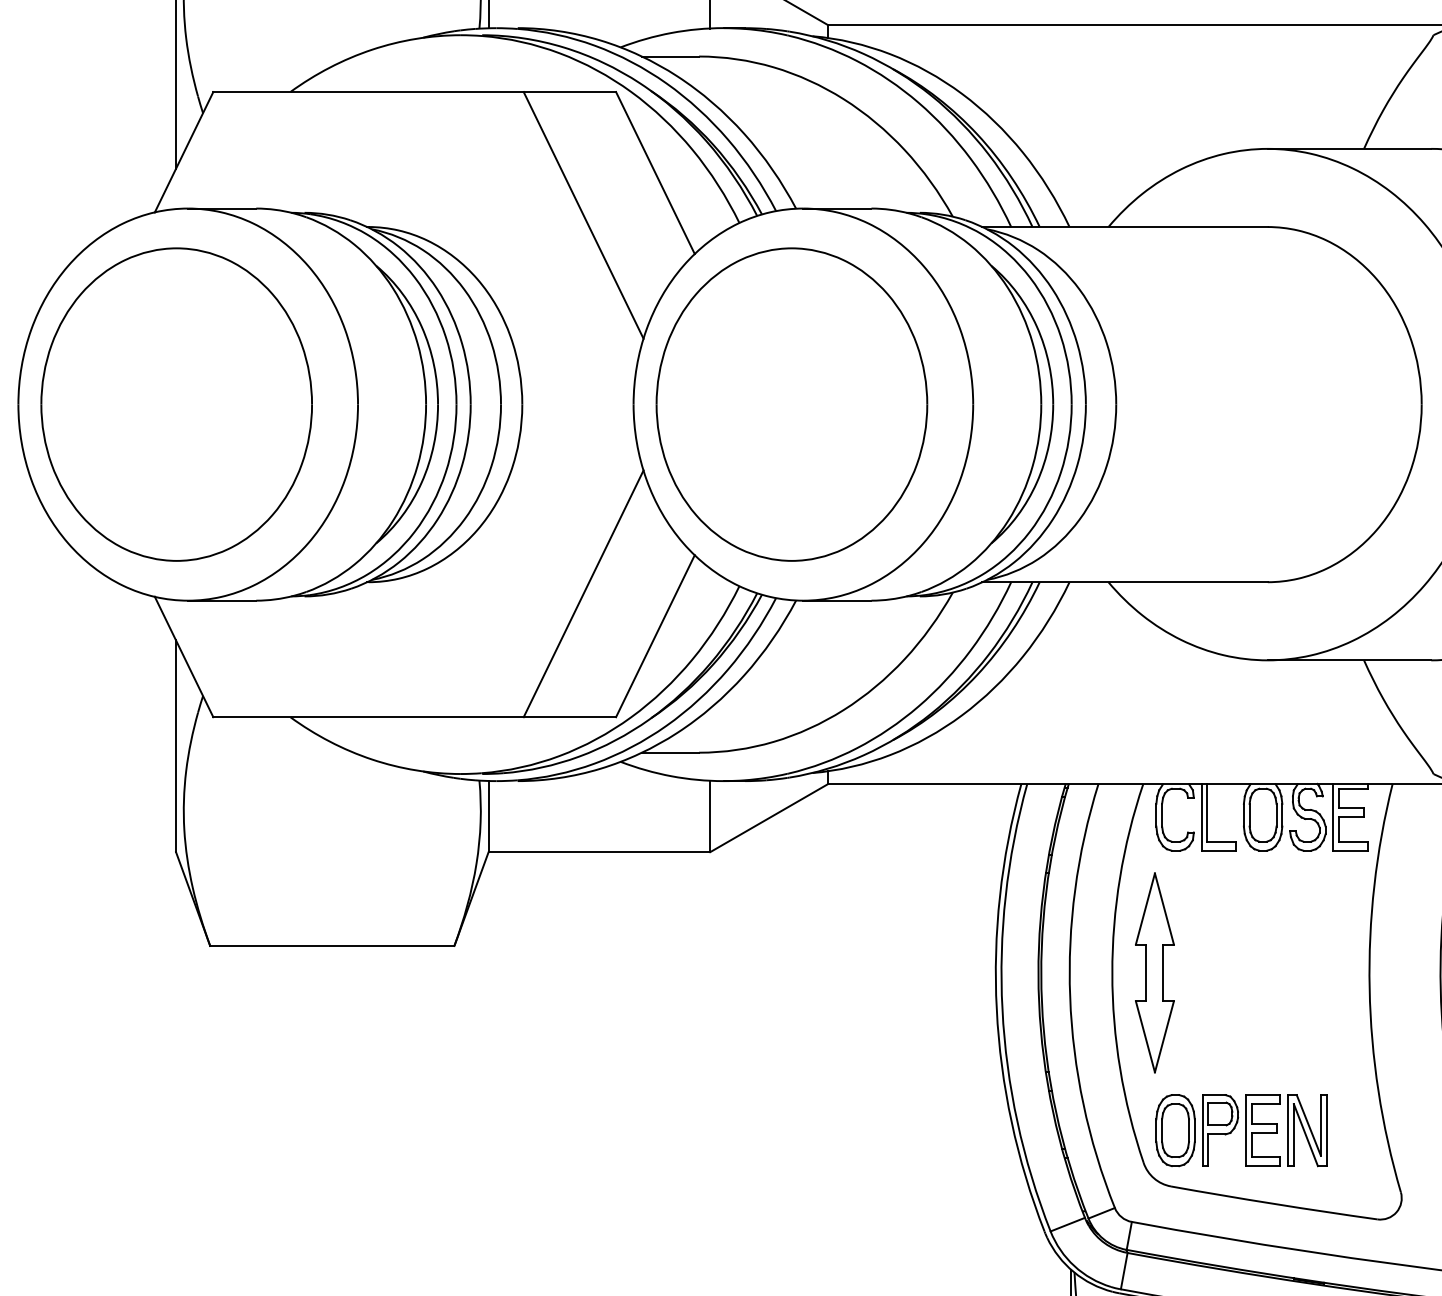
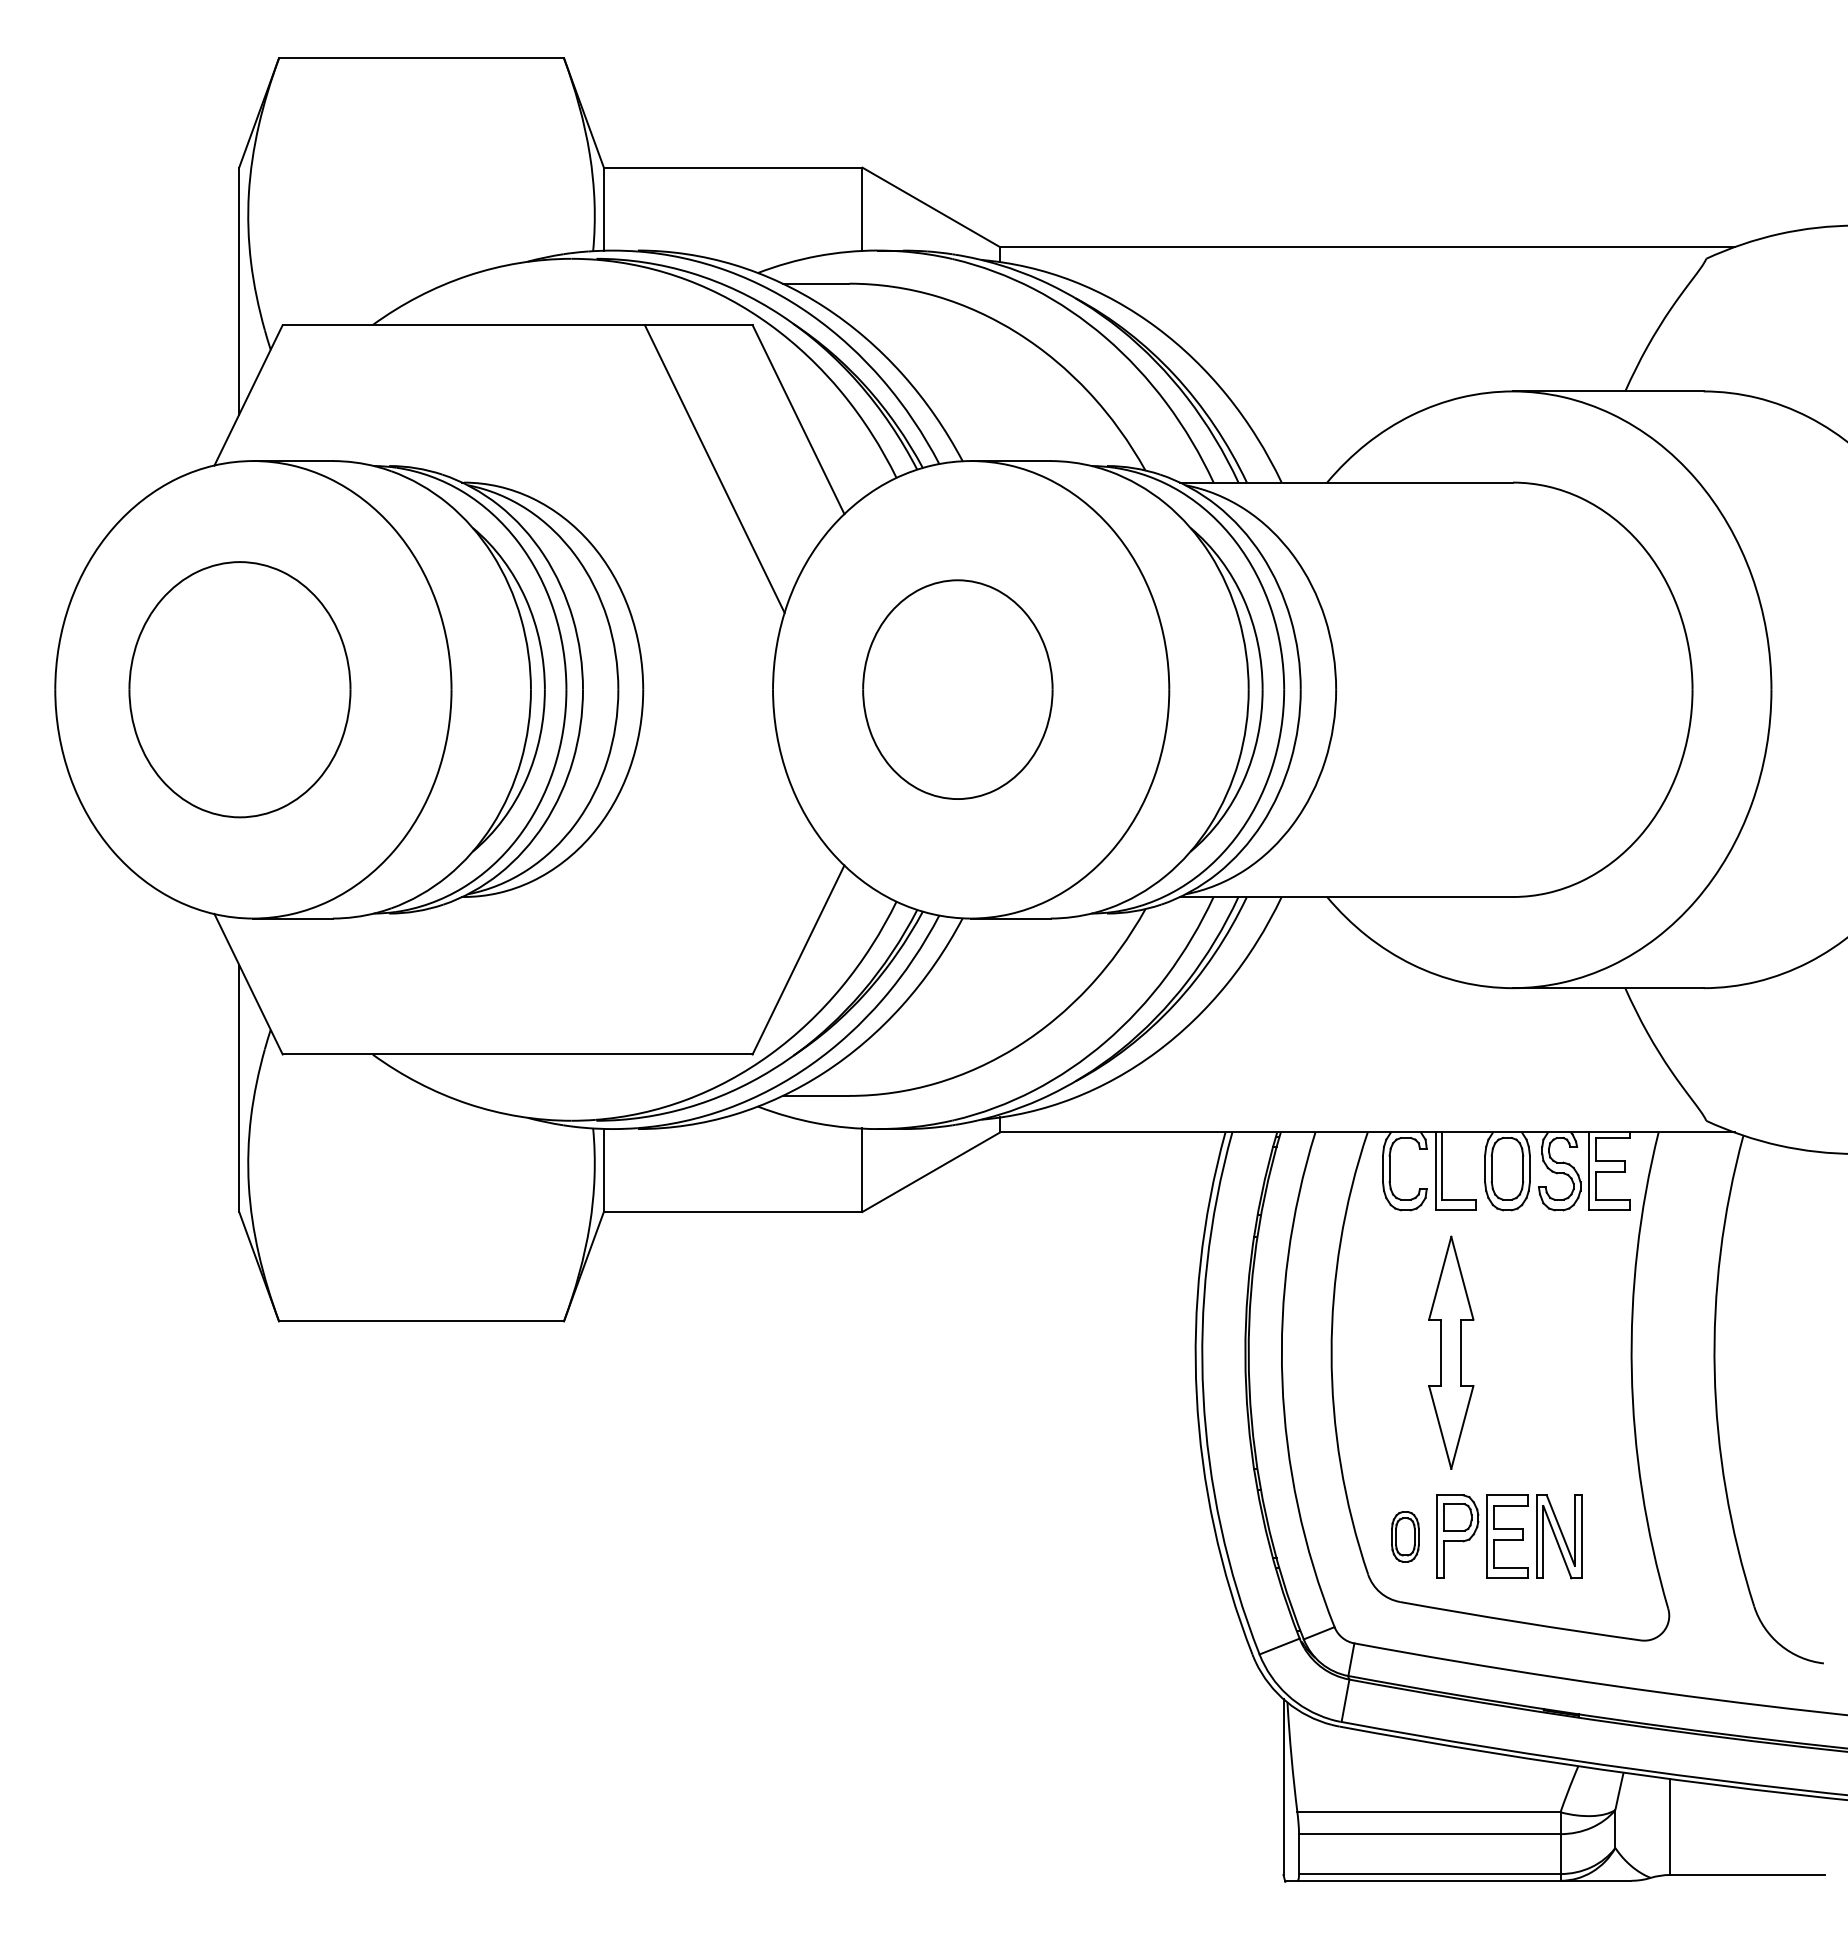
part: (176, 404) -> (239, 689), size x0.7
part: (791, 404) -> (957, 689), size x0.6
line: (583, 593) -> (714, 910), removed
part: (1155, 972) -> (1451, 1352), moved
part: (1175, 1130) -> (1405, 1536), size x0.6

